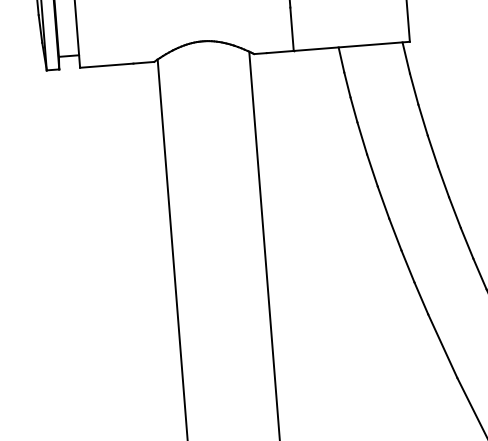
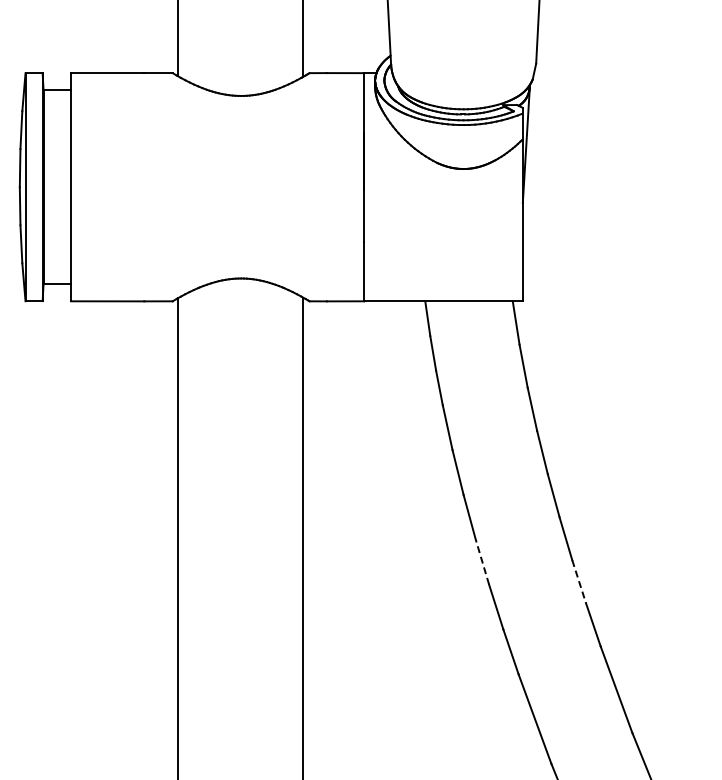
line: (395, 234) -> (482, 561), solid -> dashed
line: (467, 243) -> (579, 581), solid -> dashed

